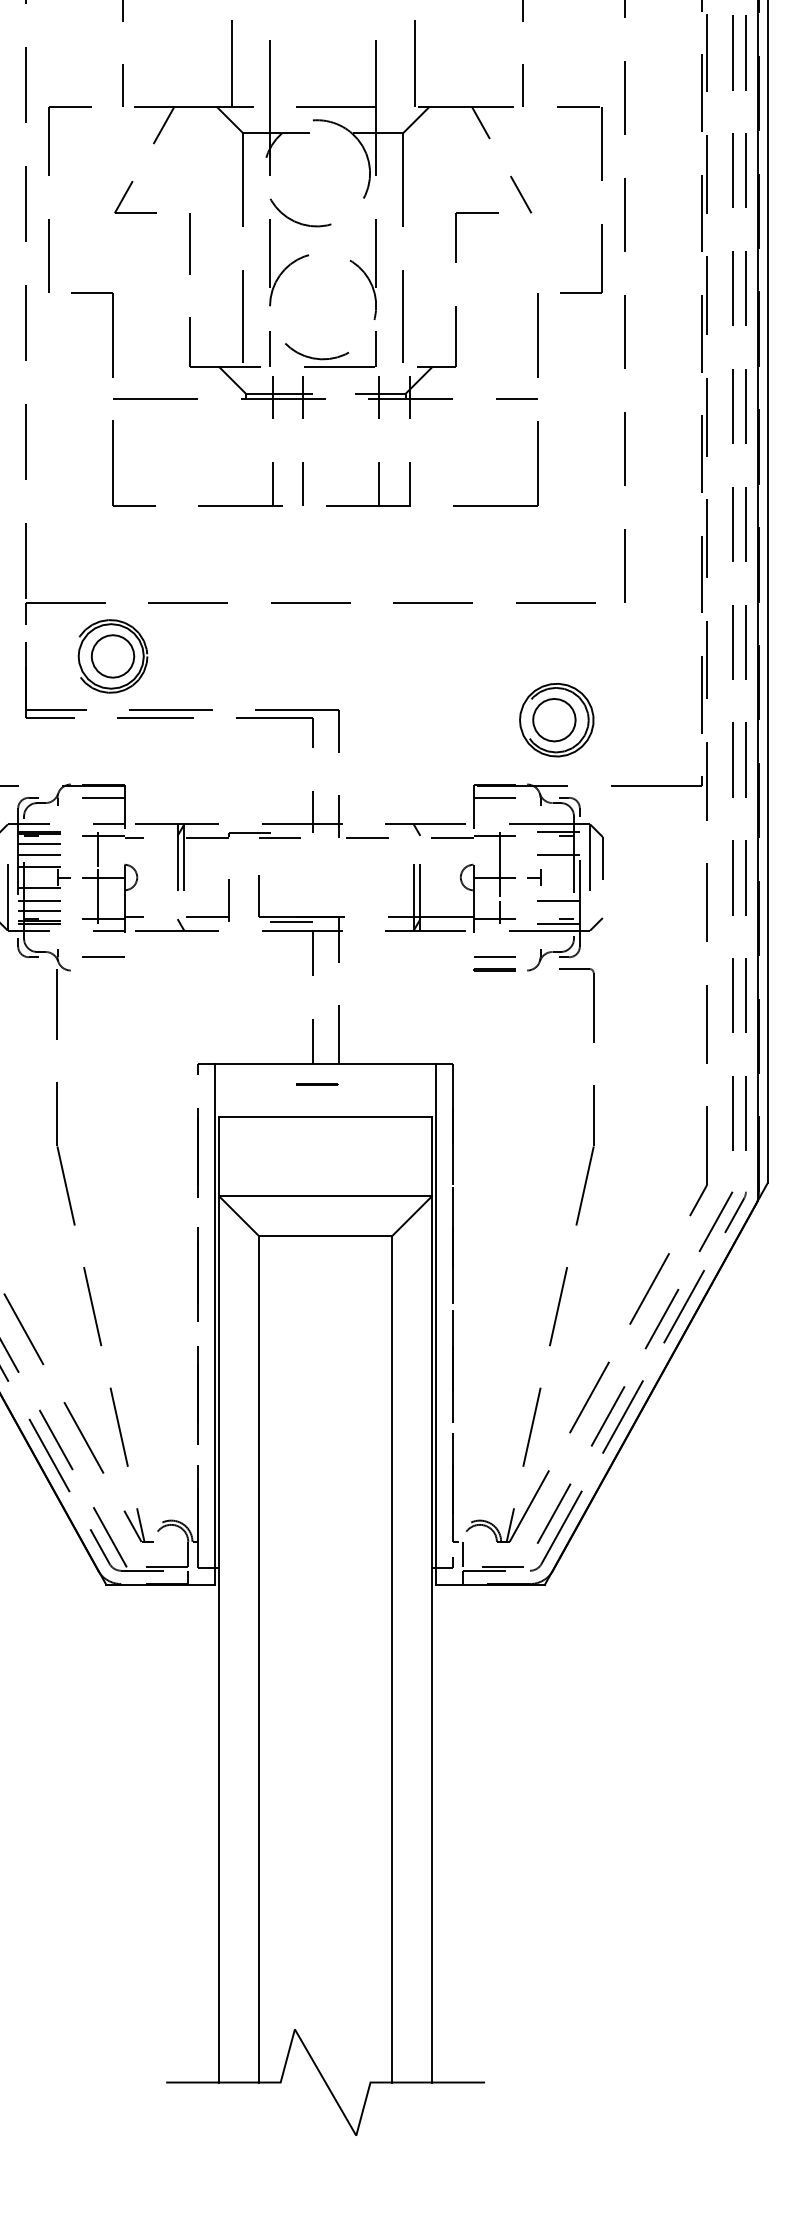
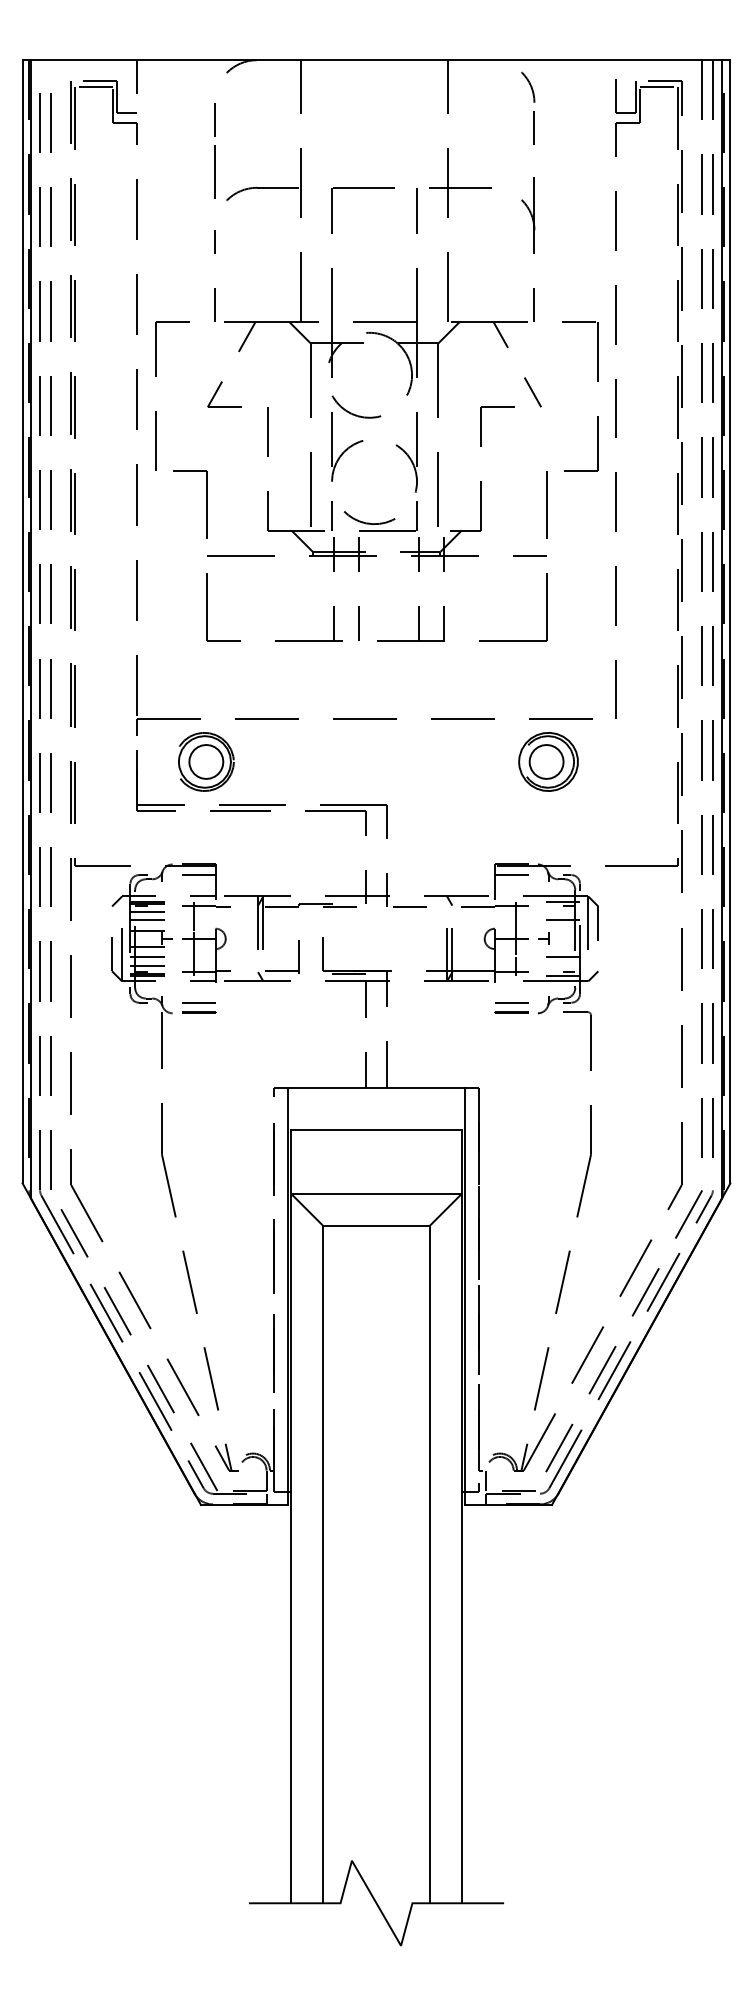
part: (556, 719) -> (548, 761), moved
line: (318, 1084) -> (199, 1012), moved

